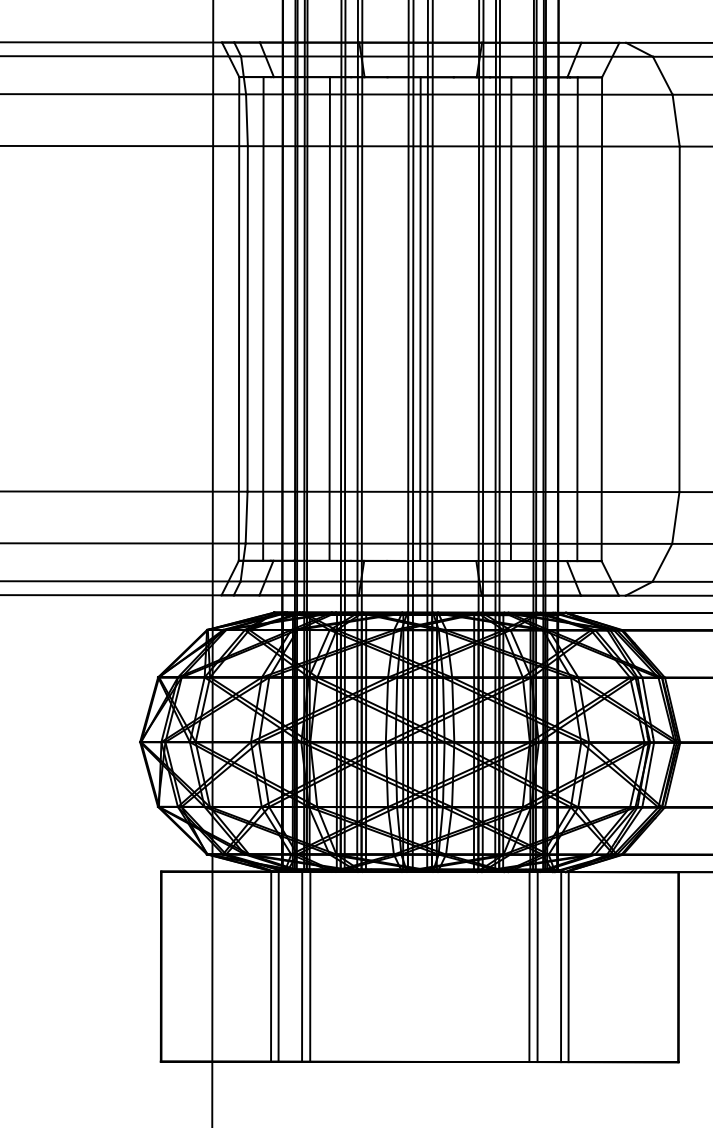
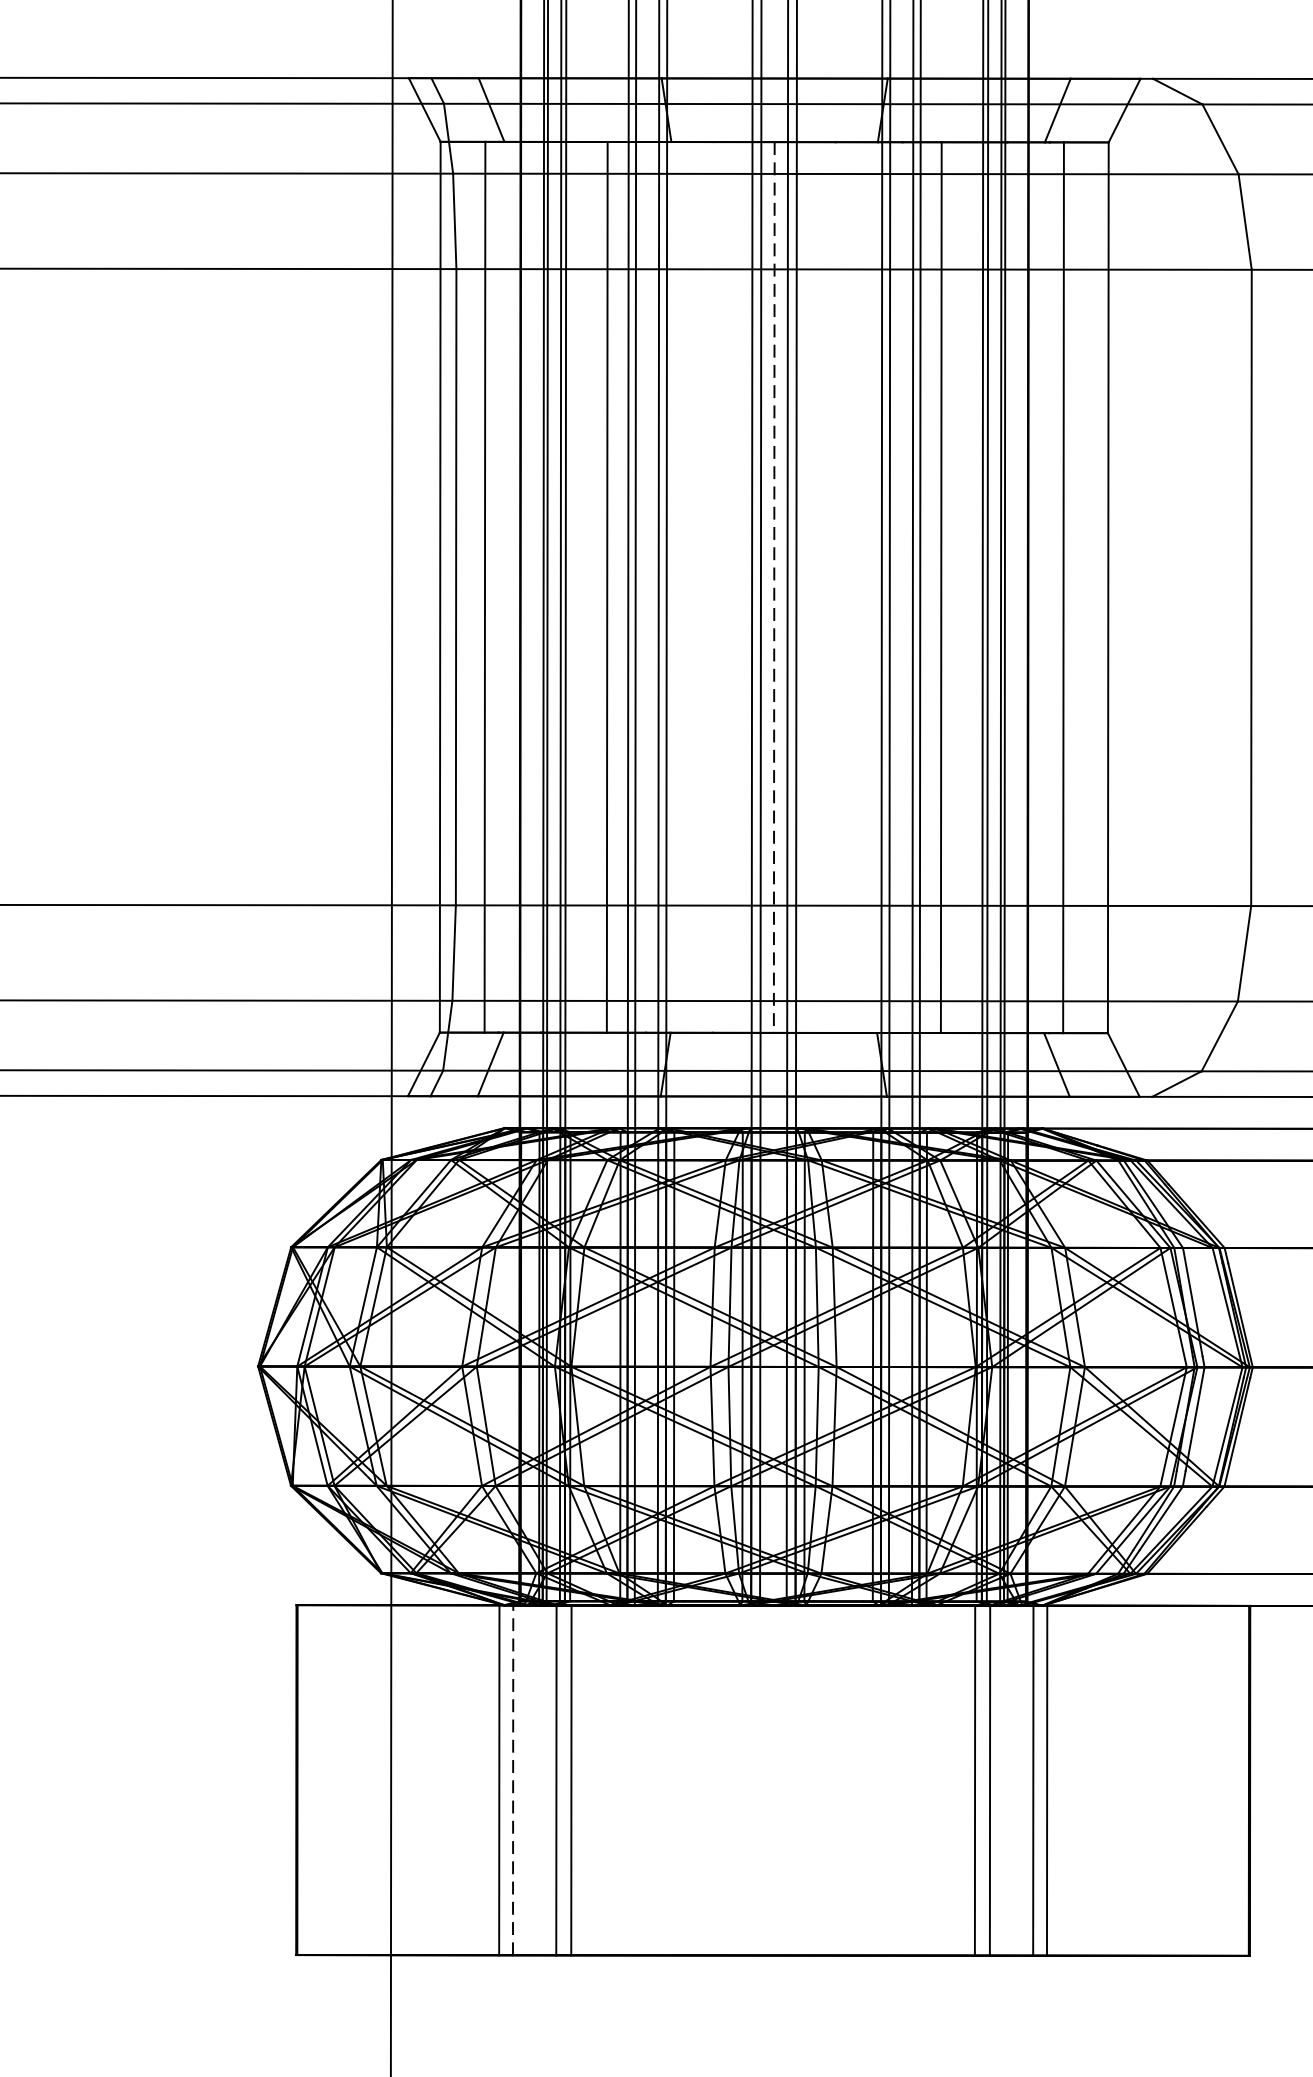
line: (420, 319) -> (774, 588), solid -> dashed
line: (278, 966) -> (512, 1779), solid -> dashed

